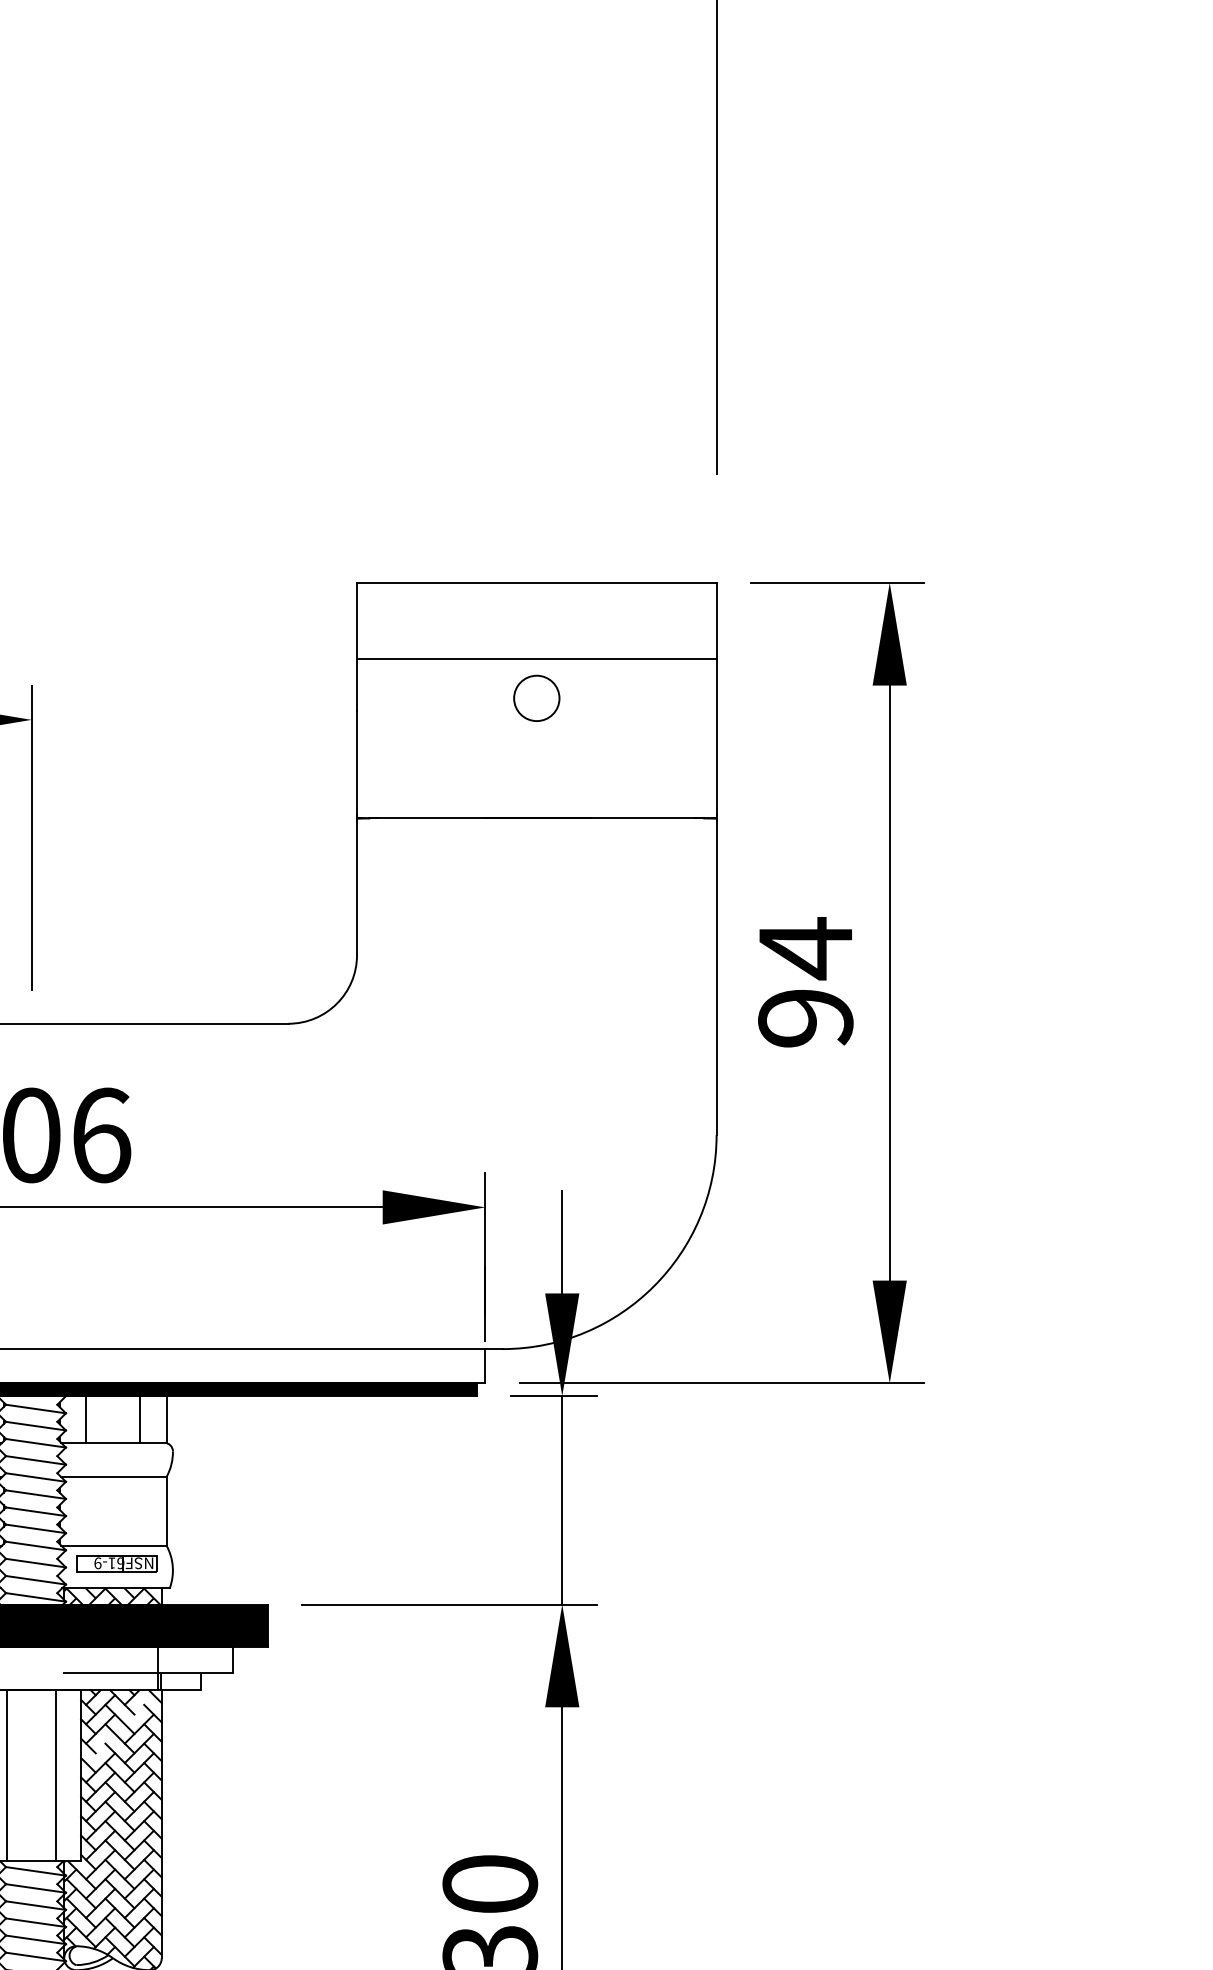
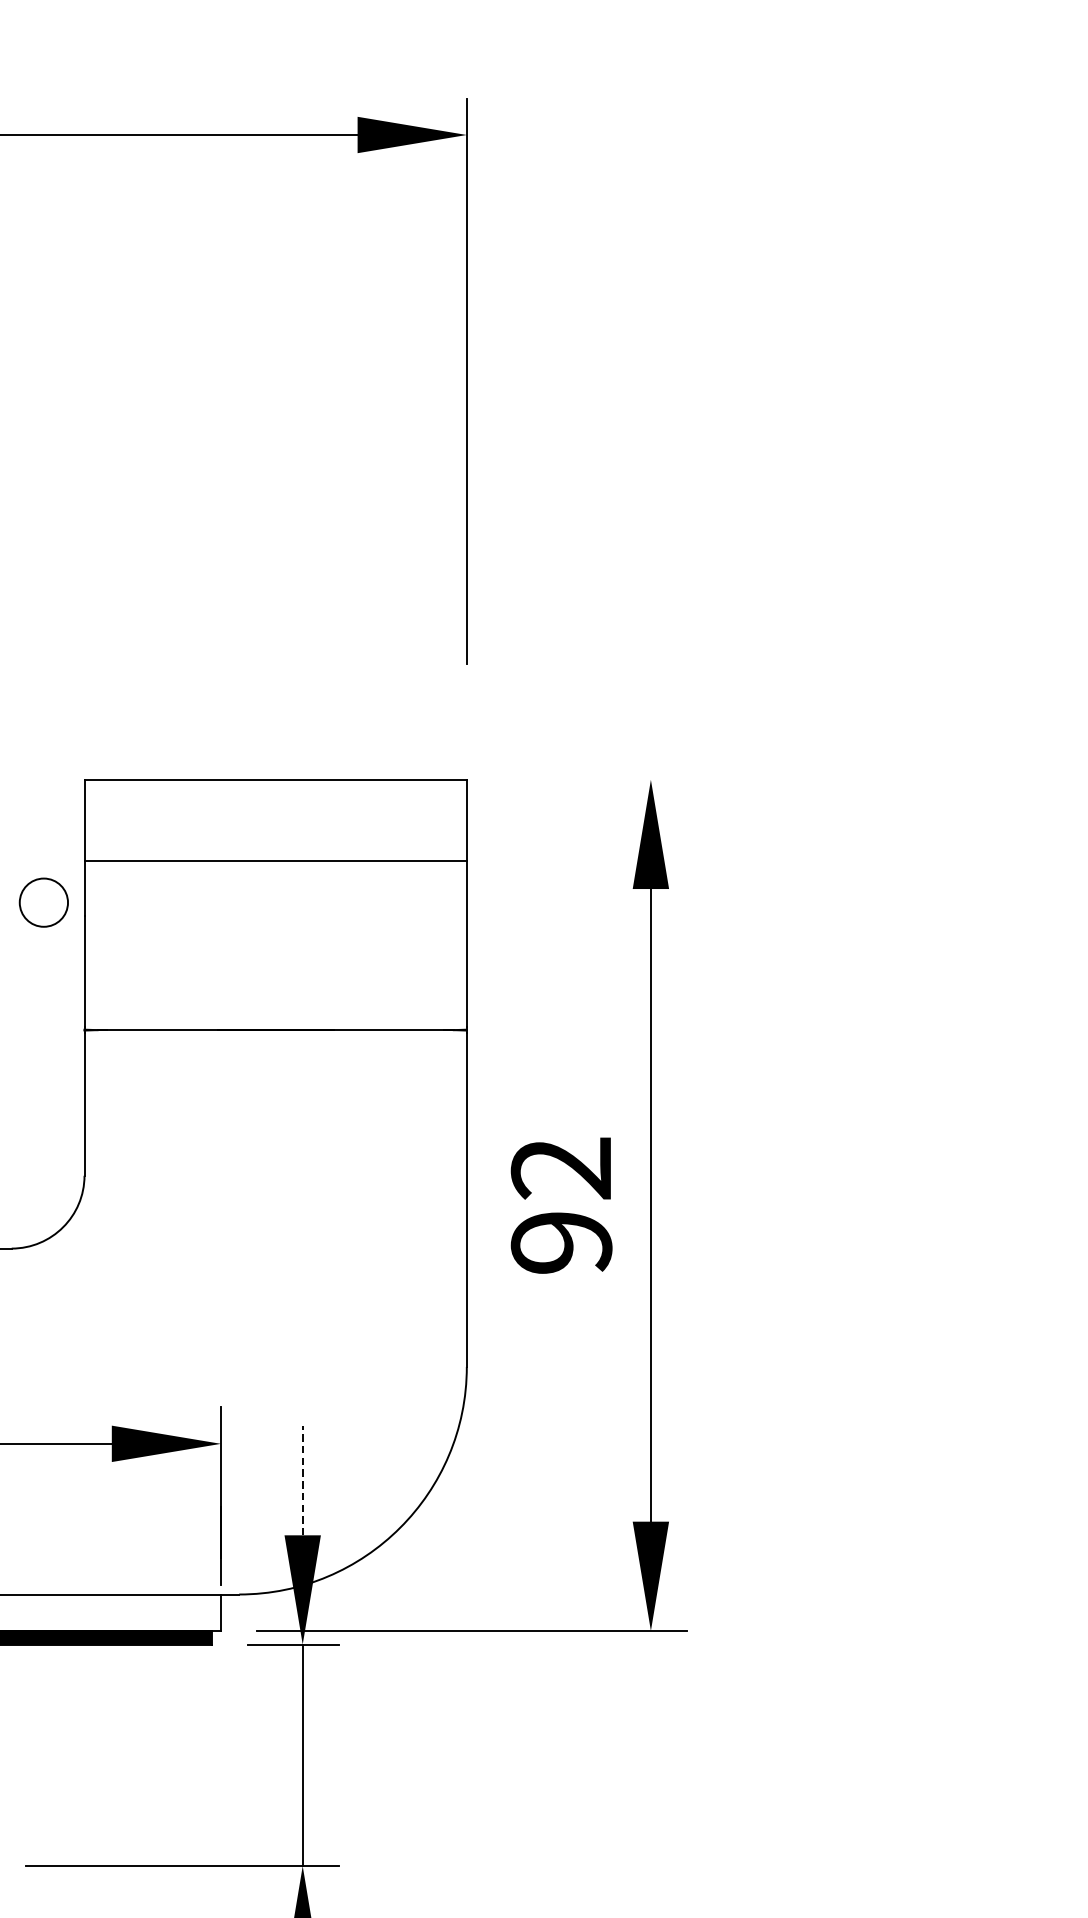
line: (836, 582) -> (594, 779), removed
circle: (536, 697) -> (43, 901), moved
text: (804, 948) -> (560, 1168), 94 -> 92
line: (562, 1241) -> (302, 1480), solid -> dashed

